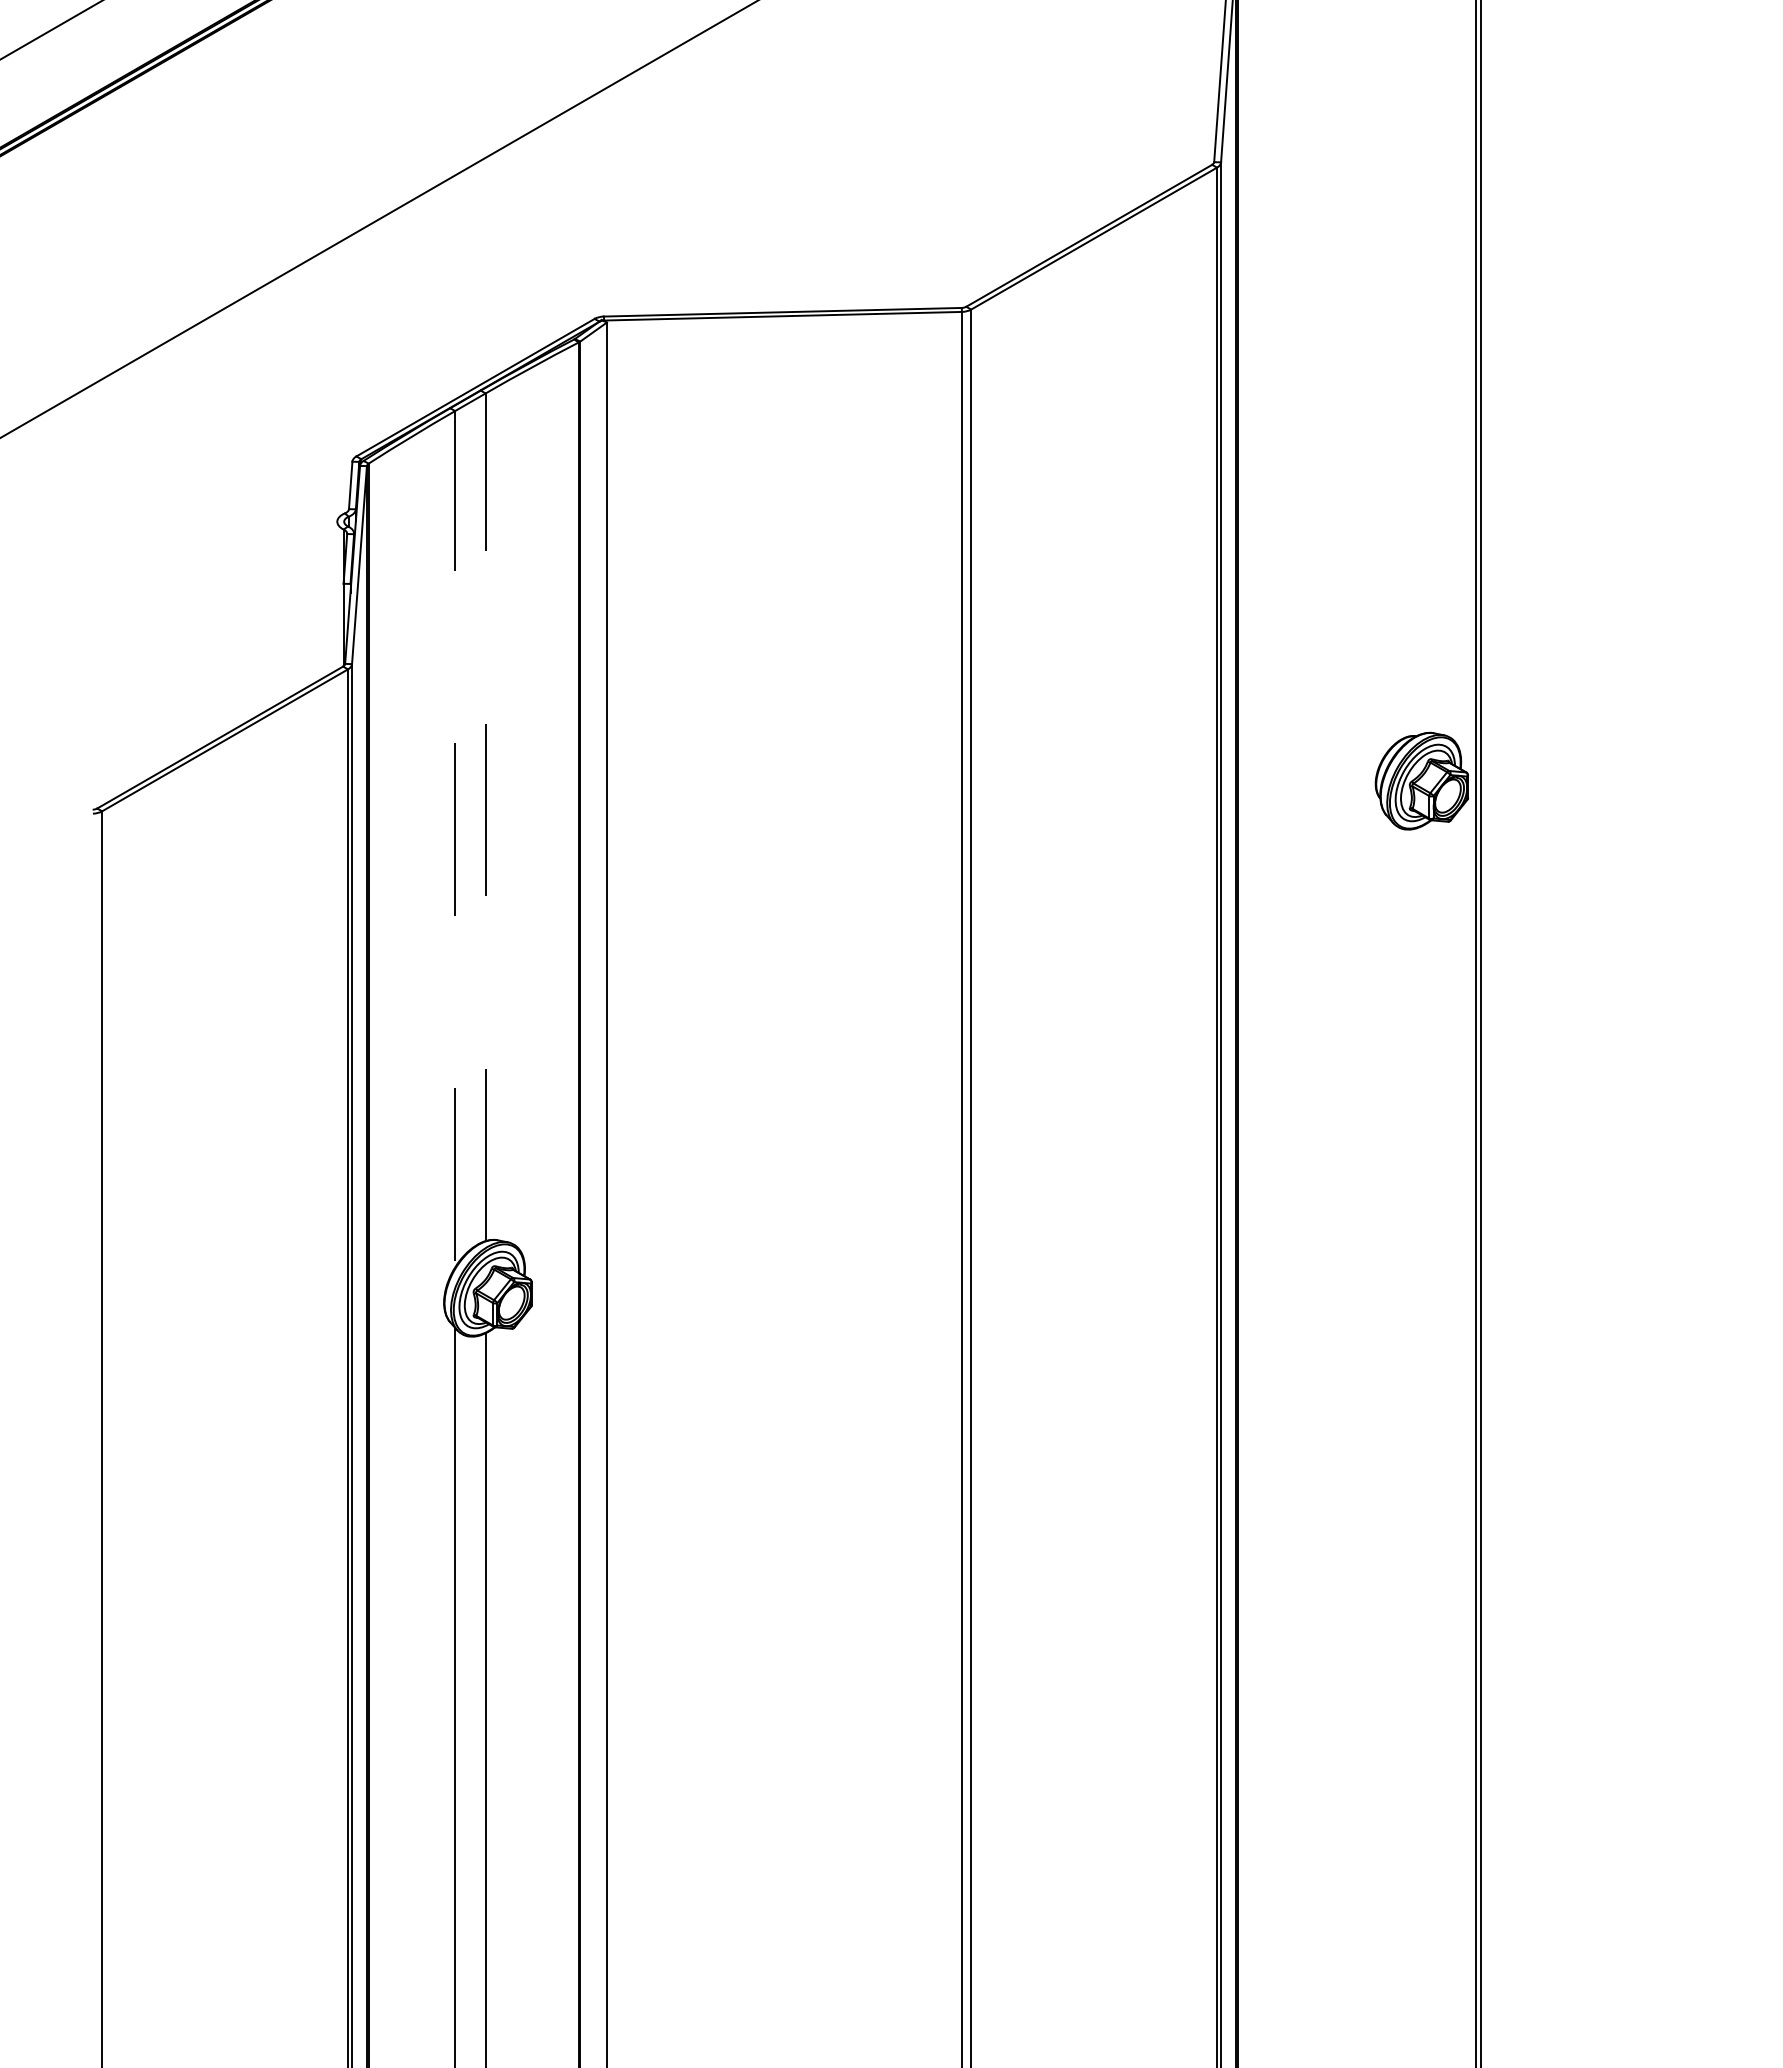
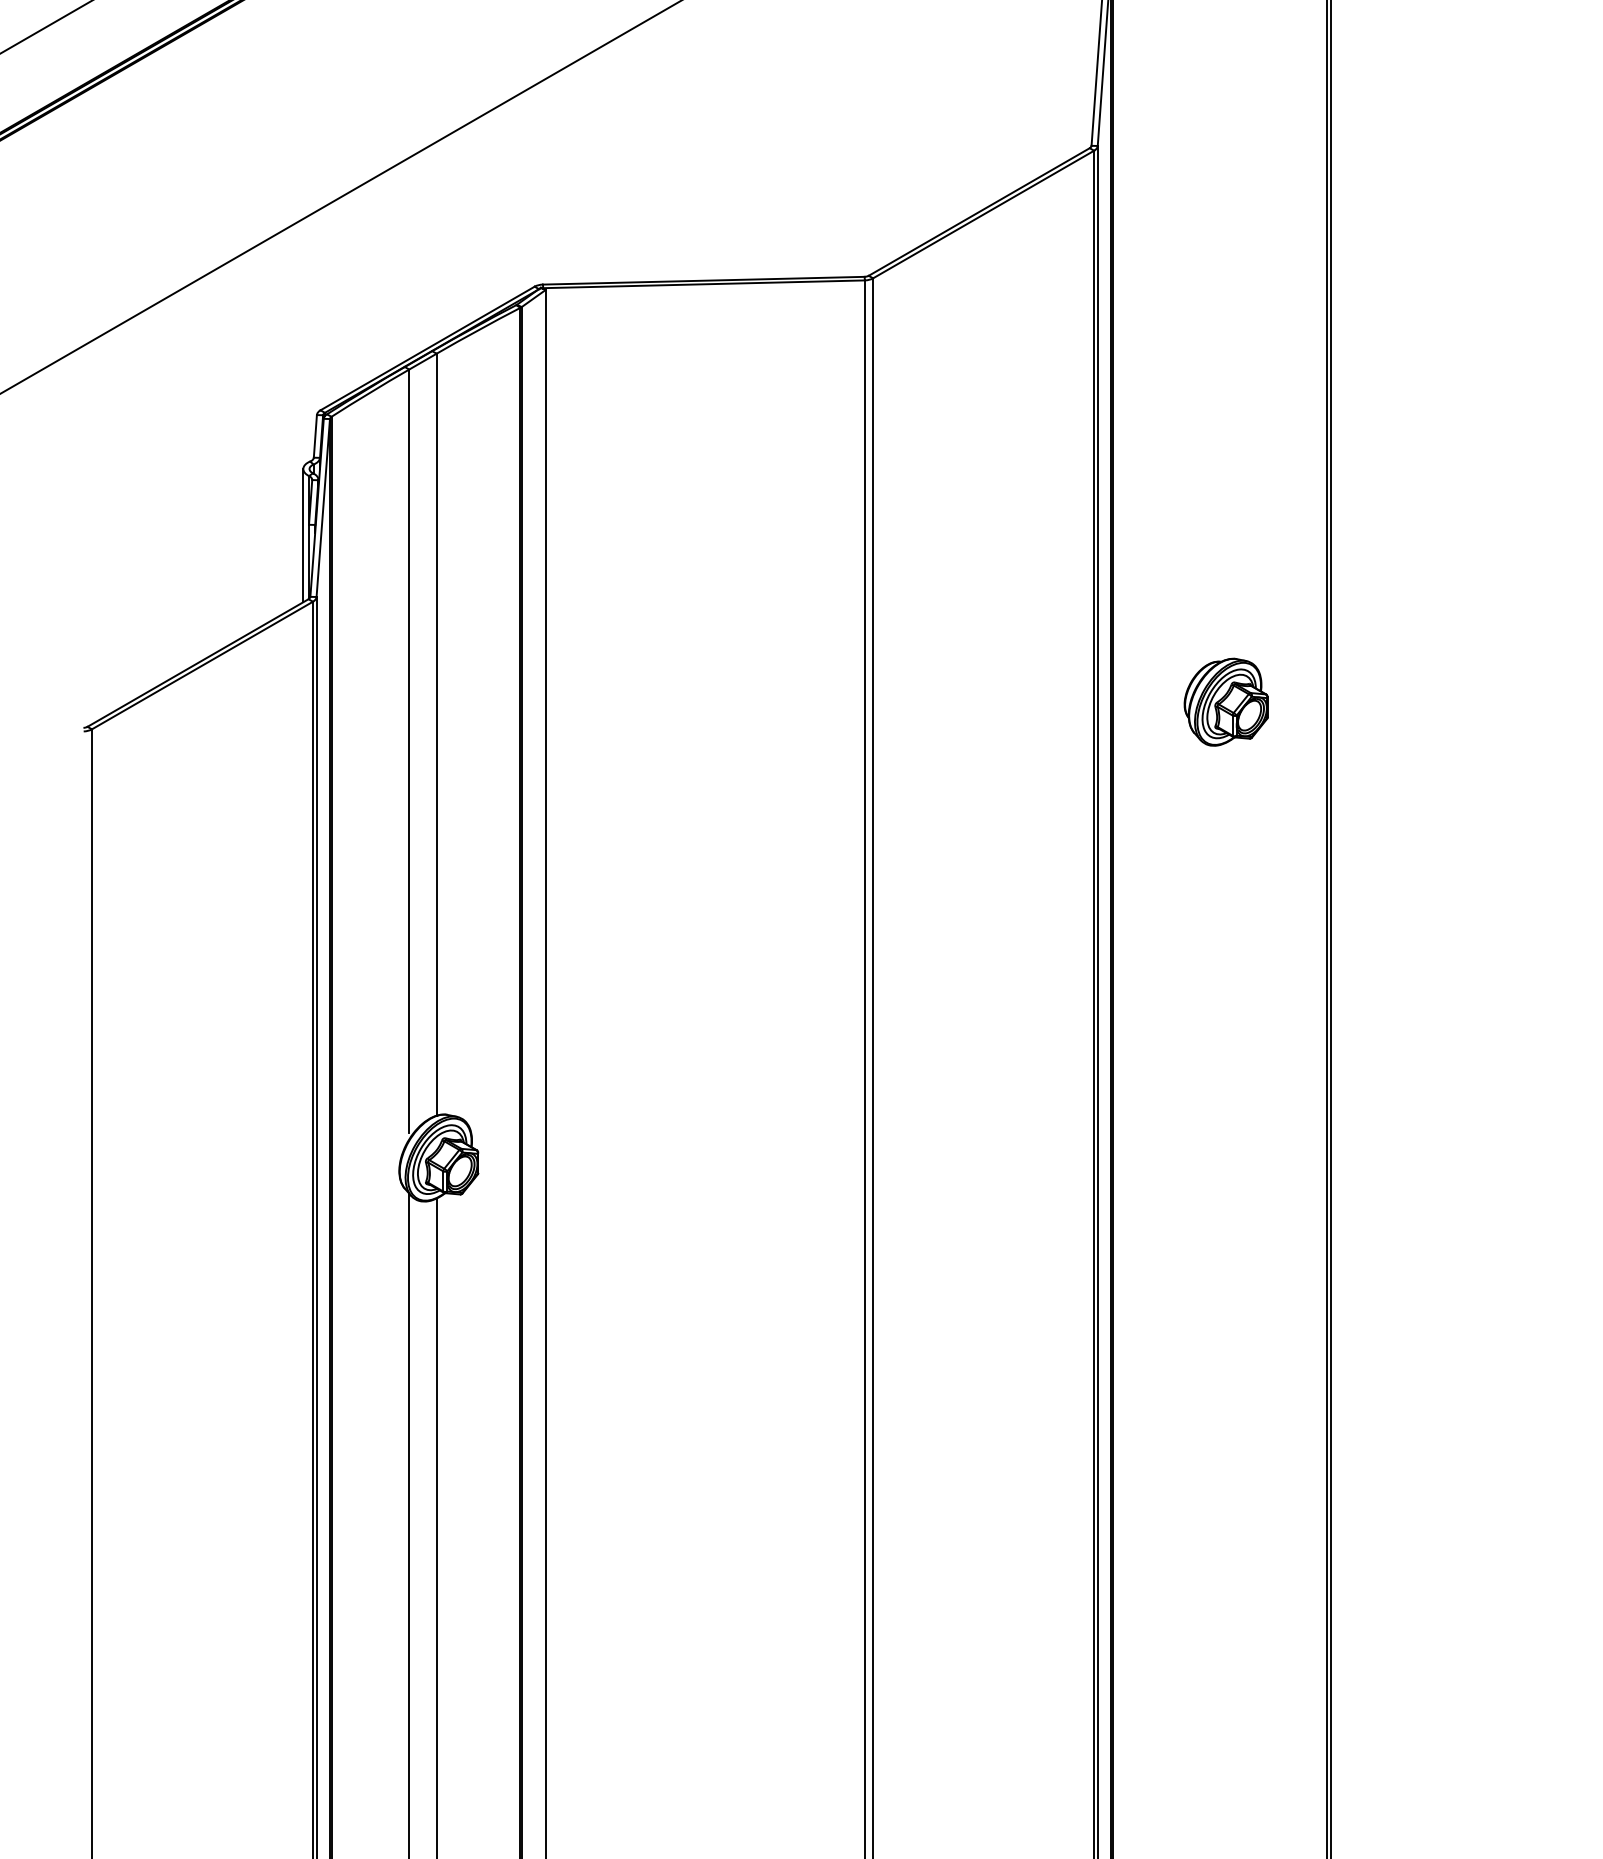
line: (337, 595) -> (303, 535), added
part: (1421, 780) -> (1225, 701), moved
line: (485, 817) -> (436, 734), dashed -> solid
line: (455, 835) -> (409, 751), dashed -> solid

